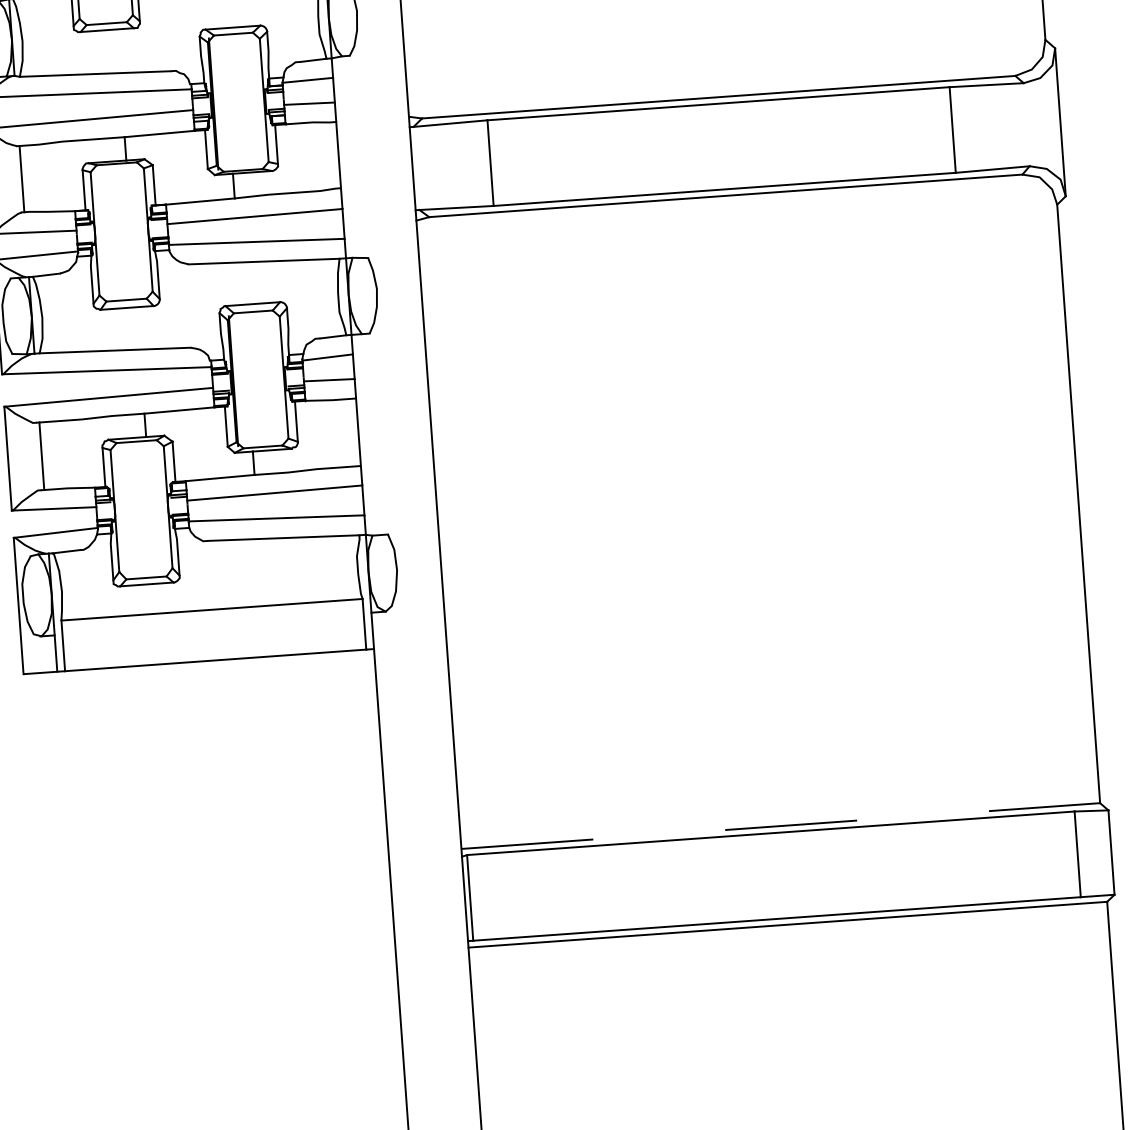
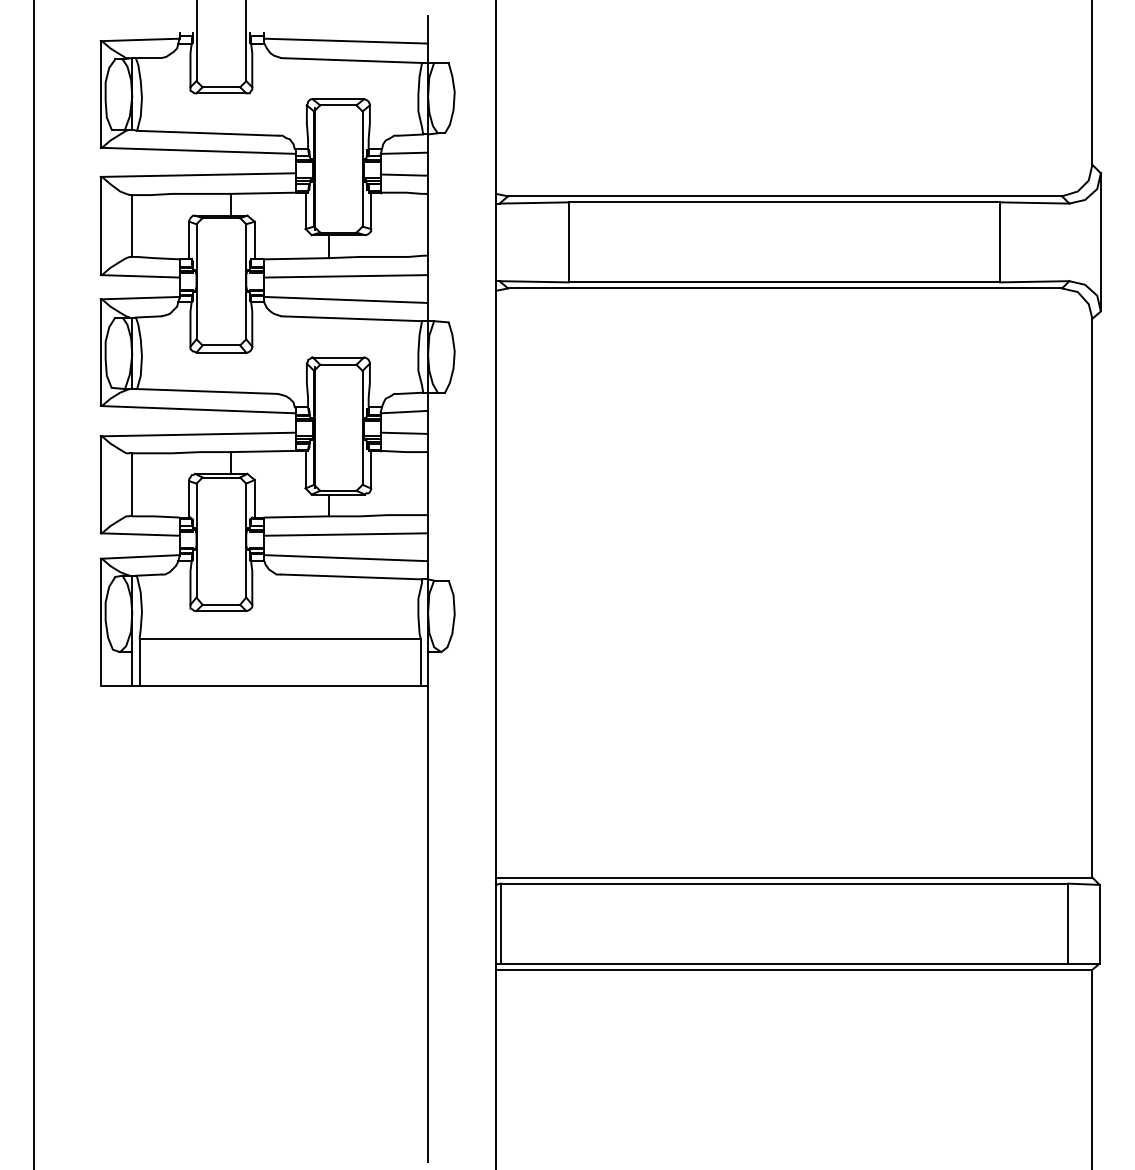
line: (781, 825) -> (794, 877), dashed -> solid

